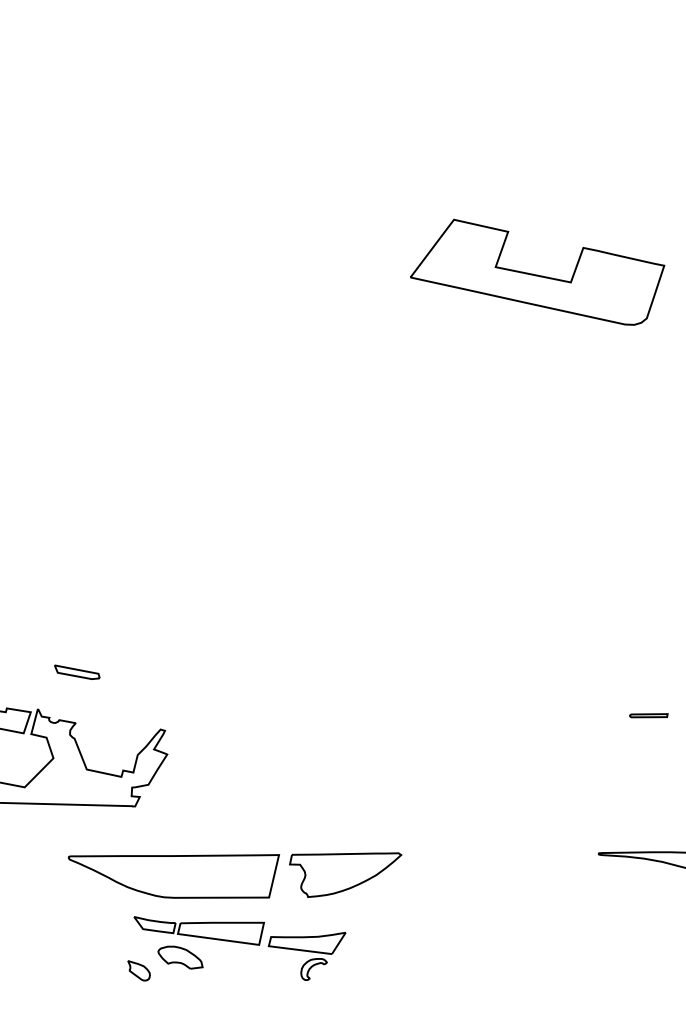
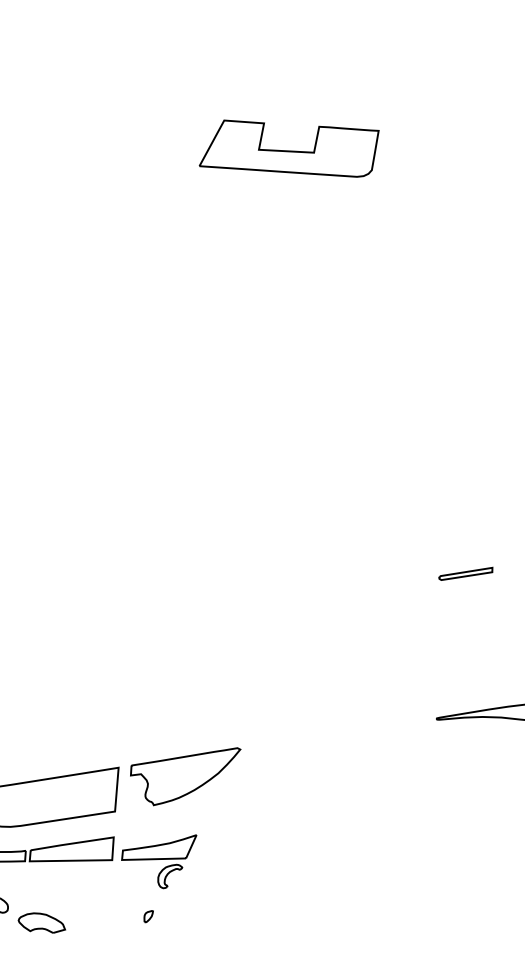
part: (537, 271) -> (289, 148), size x0.71
part: (648, 715) -> (465, 573), size x1.43
part: (180, 957) -> (41, 923), moved
part: (286, 1005) -> (148, 916), added

